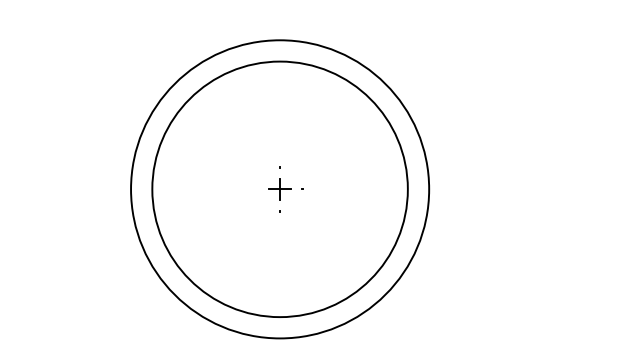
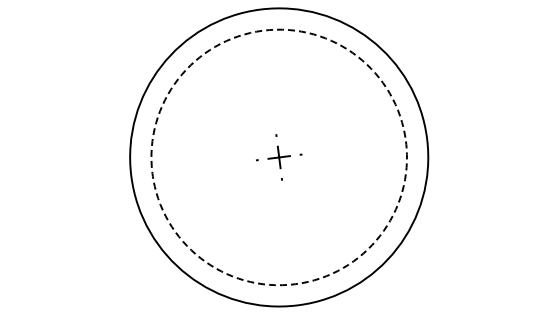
circle: (279, 189) -> (278, 157), solid -> dashed

